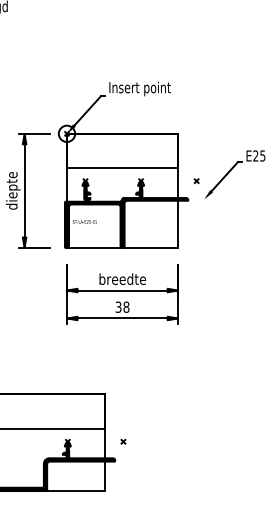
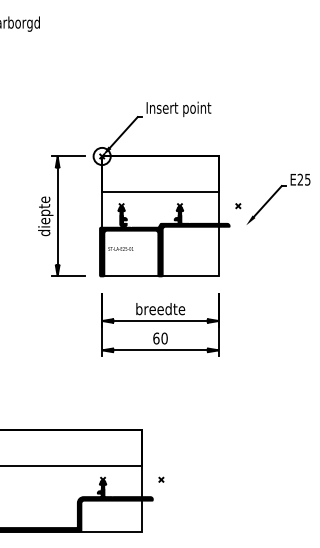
text: (122, 307) -> (160, 338), 38 -> 60

